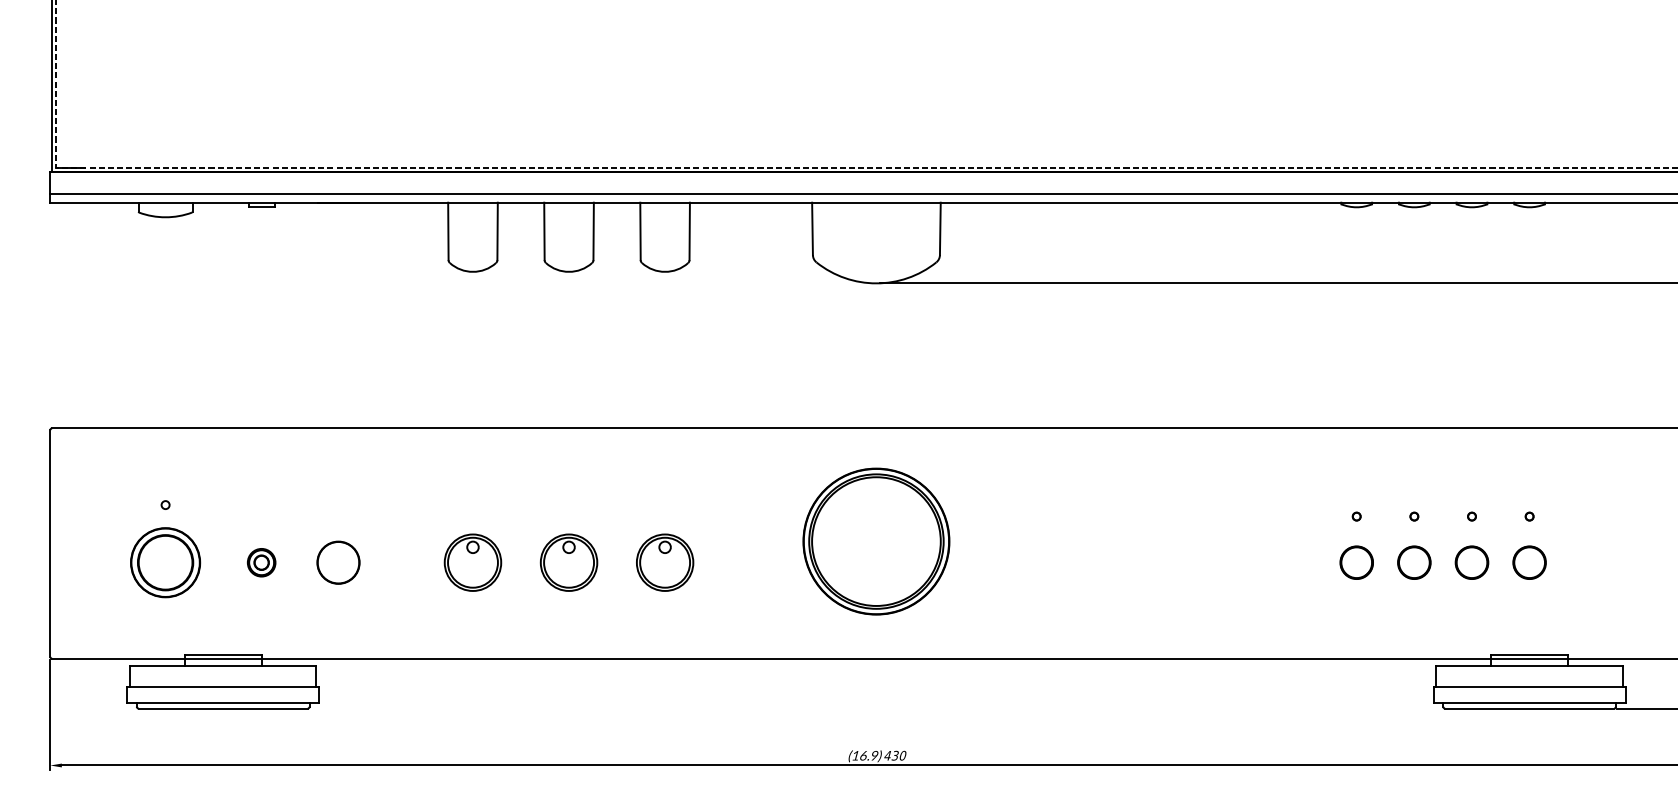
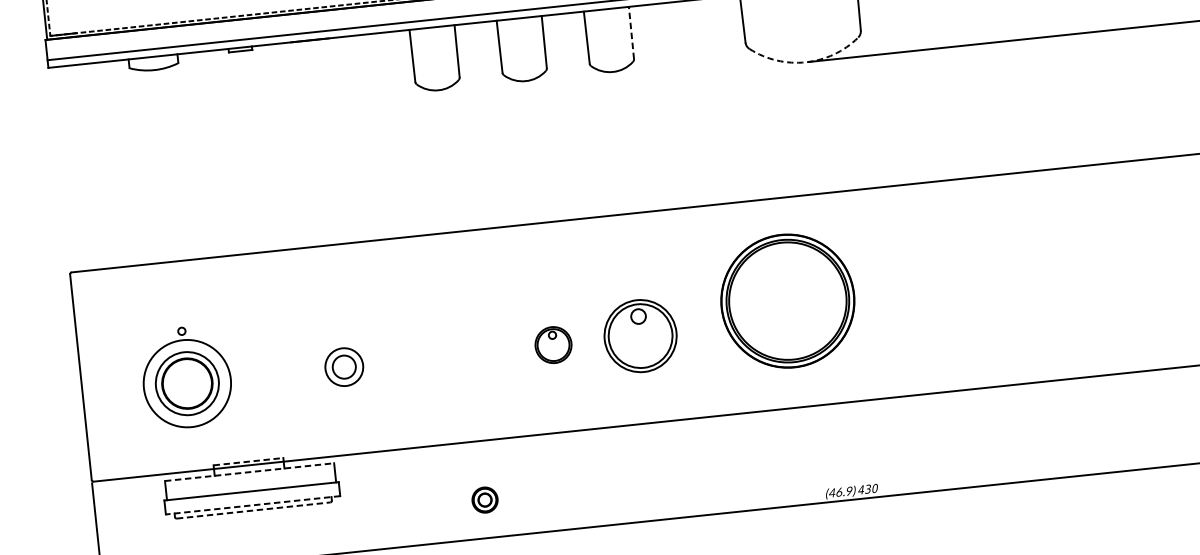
line: (689, 231) -> (631, 33), solid -> dashed
arc: (876, 283) -> (805, 62), solid -> dashed
part: (876, 541) -> (787, 301), moved
circle: (165, 562) -> (187, 383), size x1.4
part: (261, 562) -> (484, 499), moved
circle: (338, 562) -> (344, 366), size x0.6
part: (472, 562) -> (465, 354), removed
part: (568, 562) -> (553, 344), size x0.7
part: (665, 562) -> (641, 335), size x1.4
line: (223, 654) -> (248, 461), solid -> dashed
line: (223, 666) -> (249, 472), solid -> dashed
line: (222, 702) -> (252, 505), solid -> dashed
line: (223, 708) -> (253, 510), solid -> dashed
text: (855, 755) -> (831, 492), (16.9) -> (46.9)

